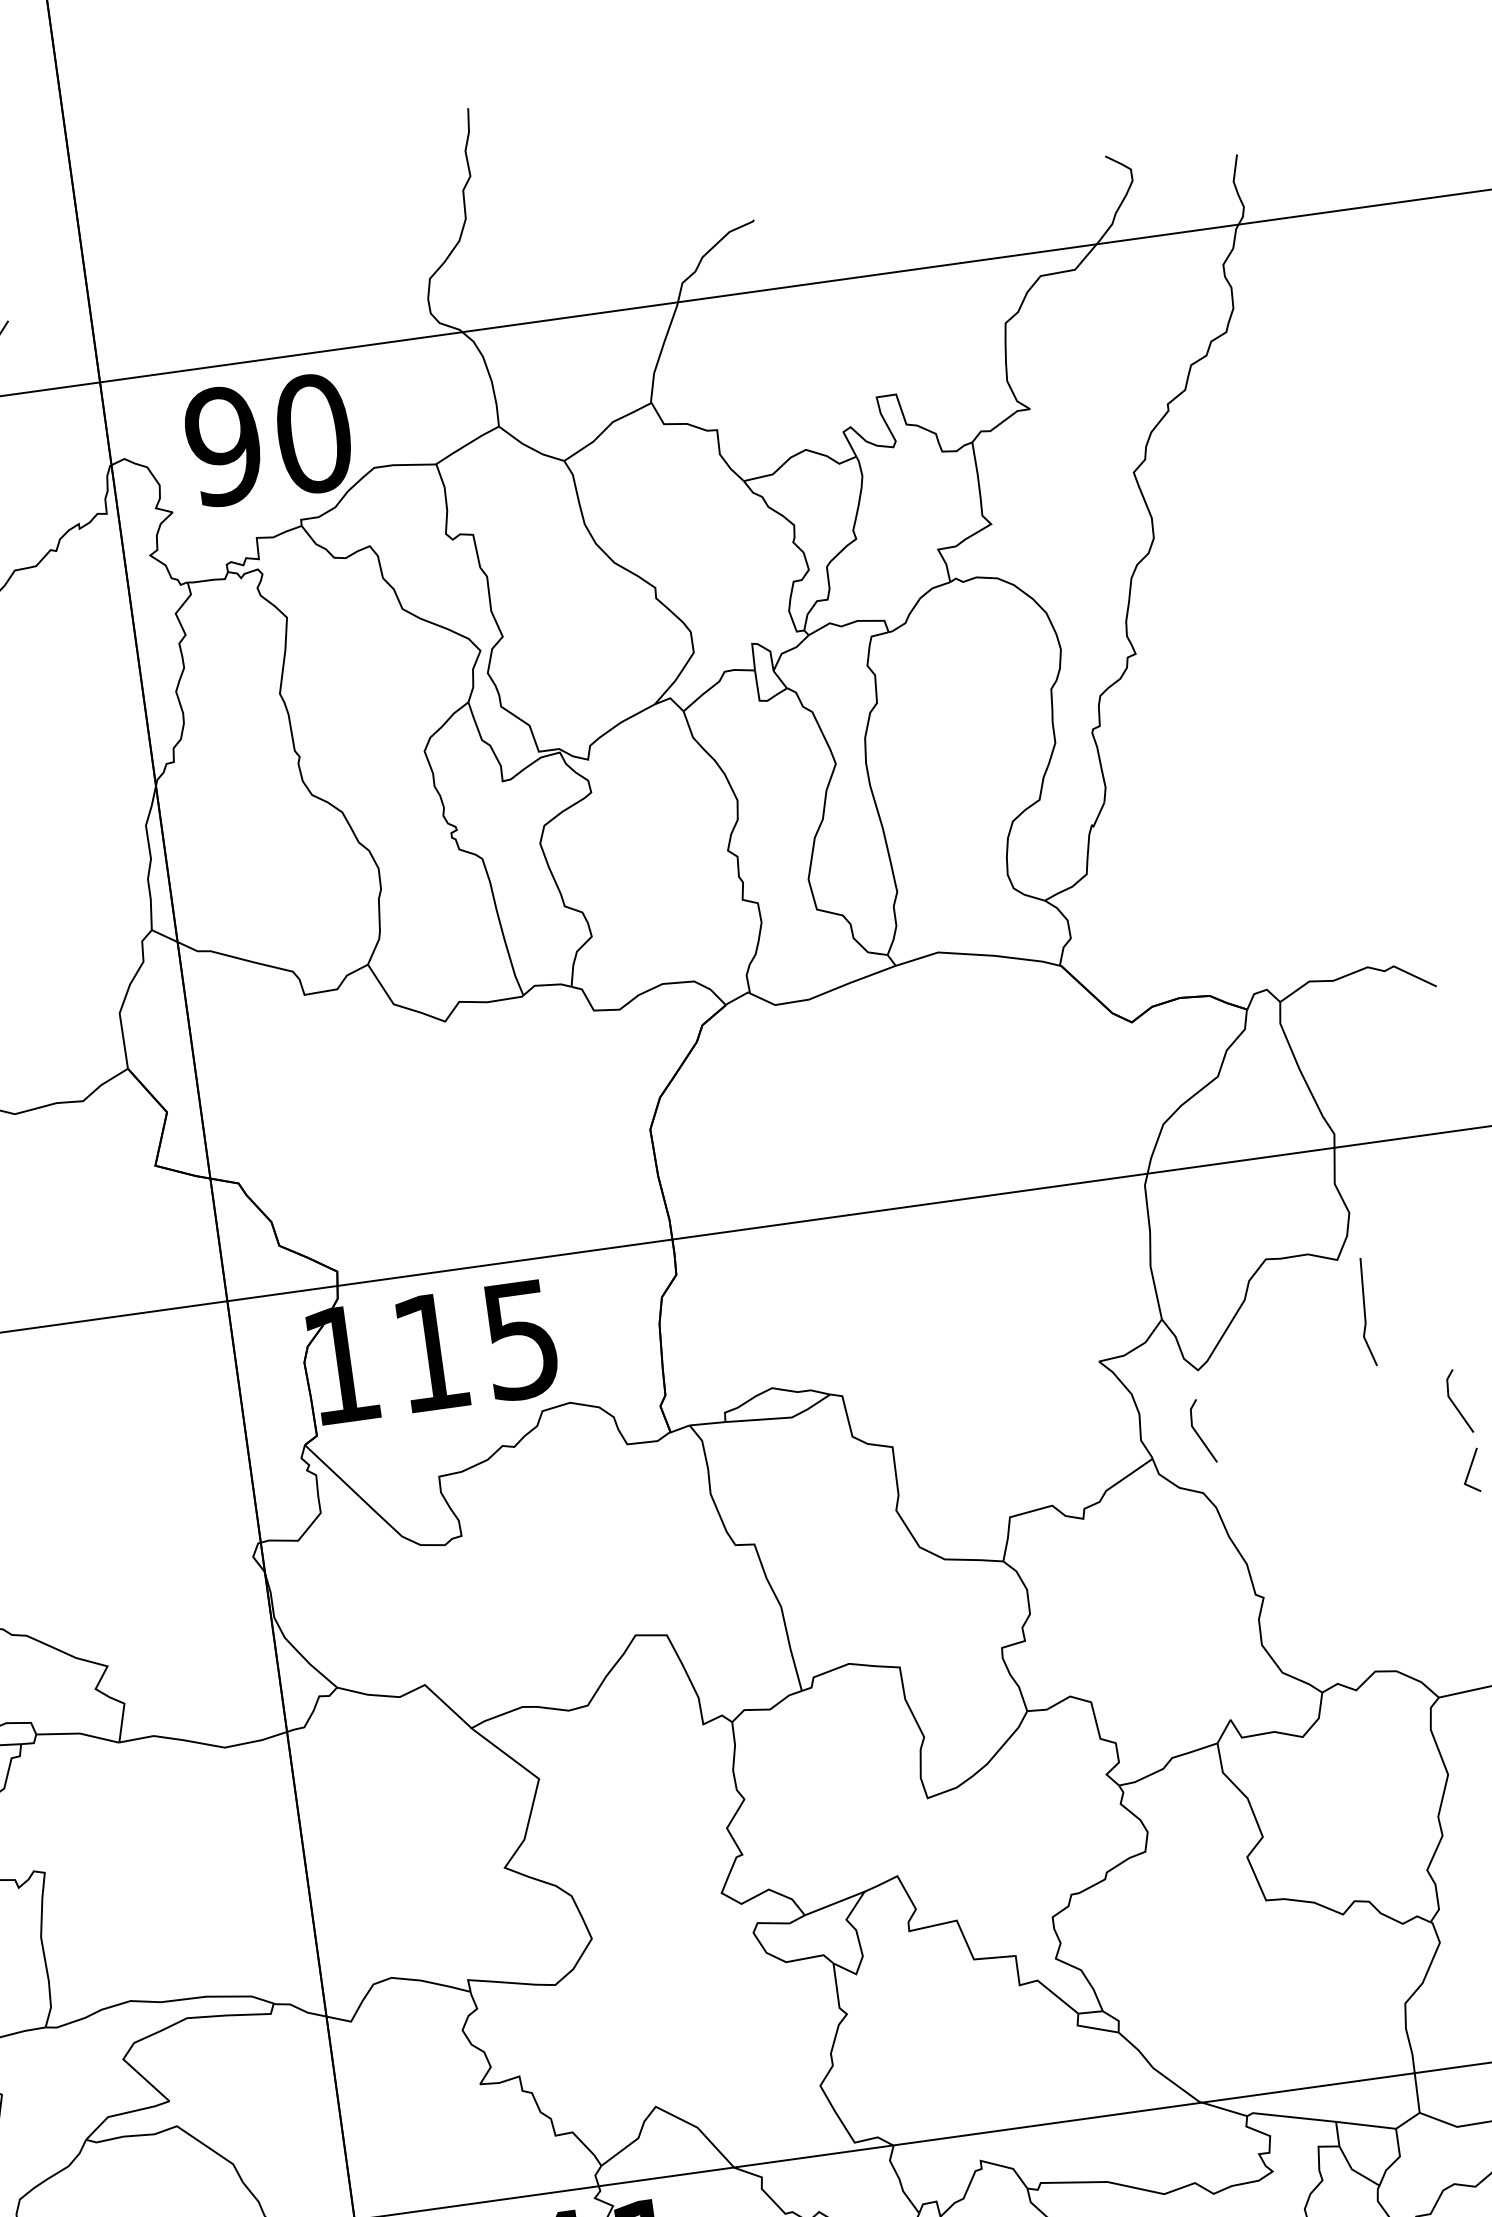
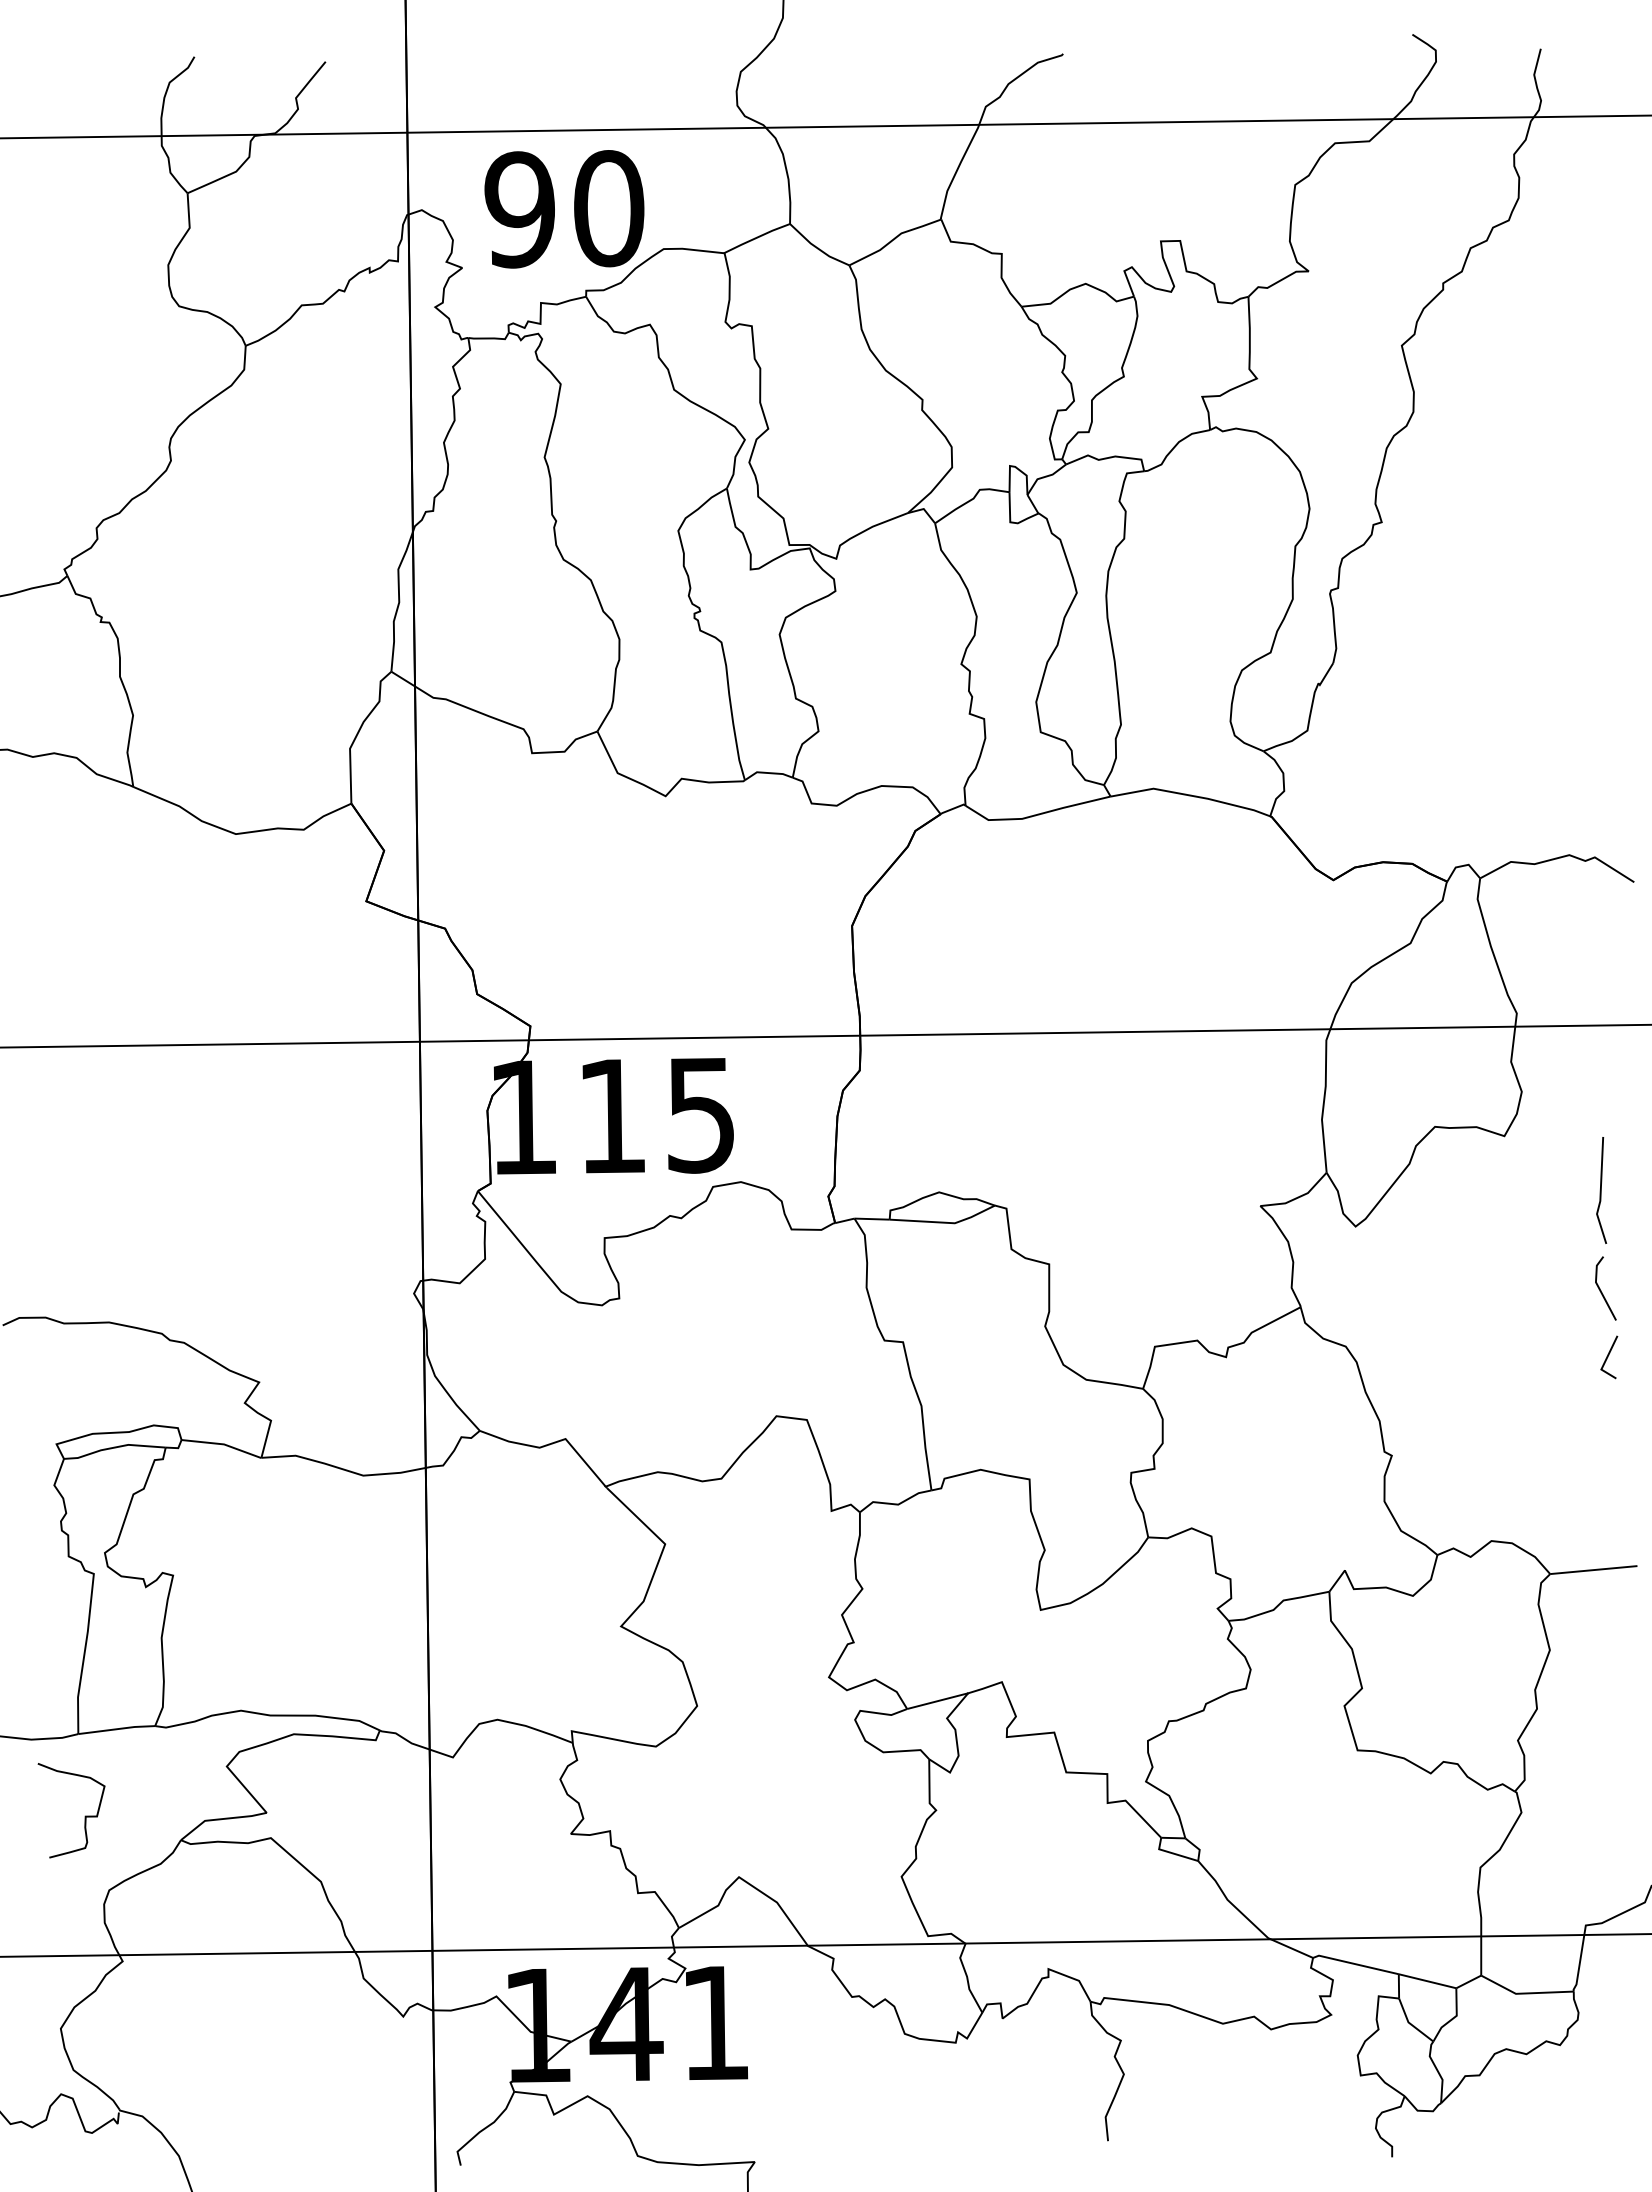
line: (1365, 1312) -> (1601, 1190), moved
line: (1198, 1433) -> (1348, 1288), removed

